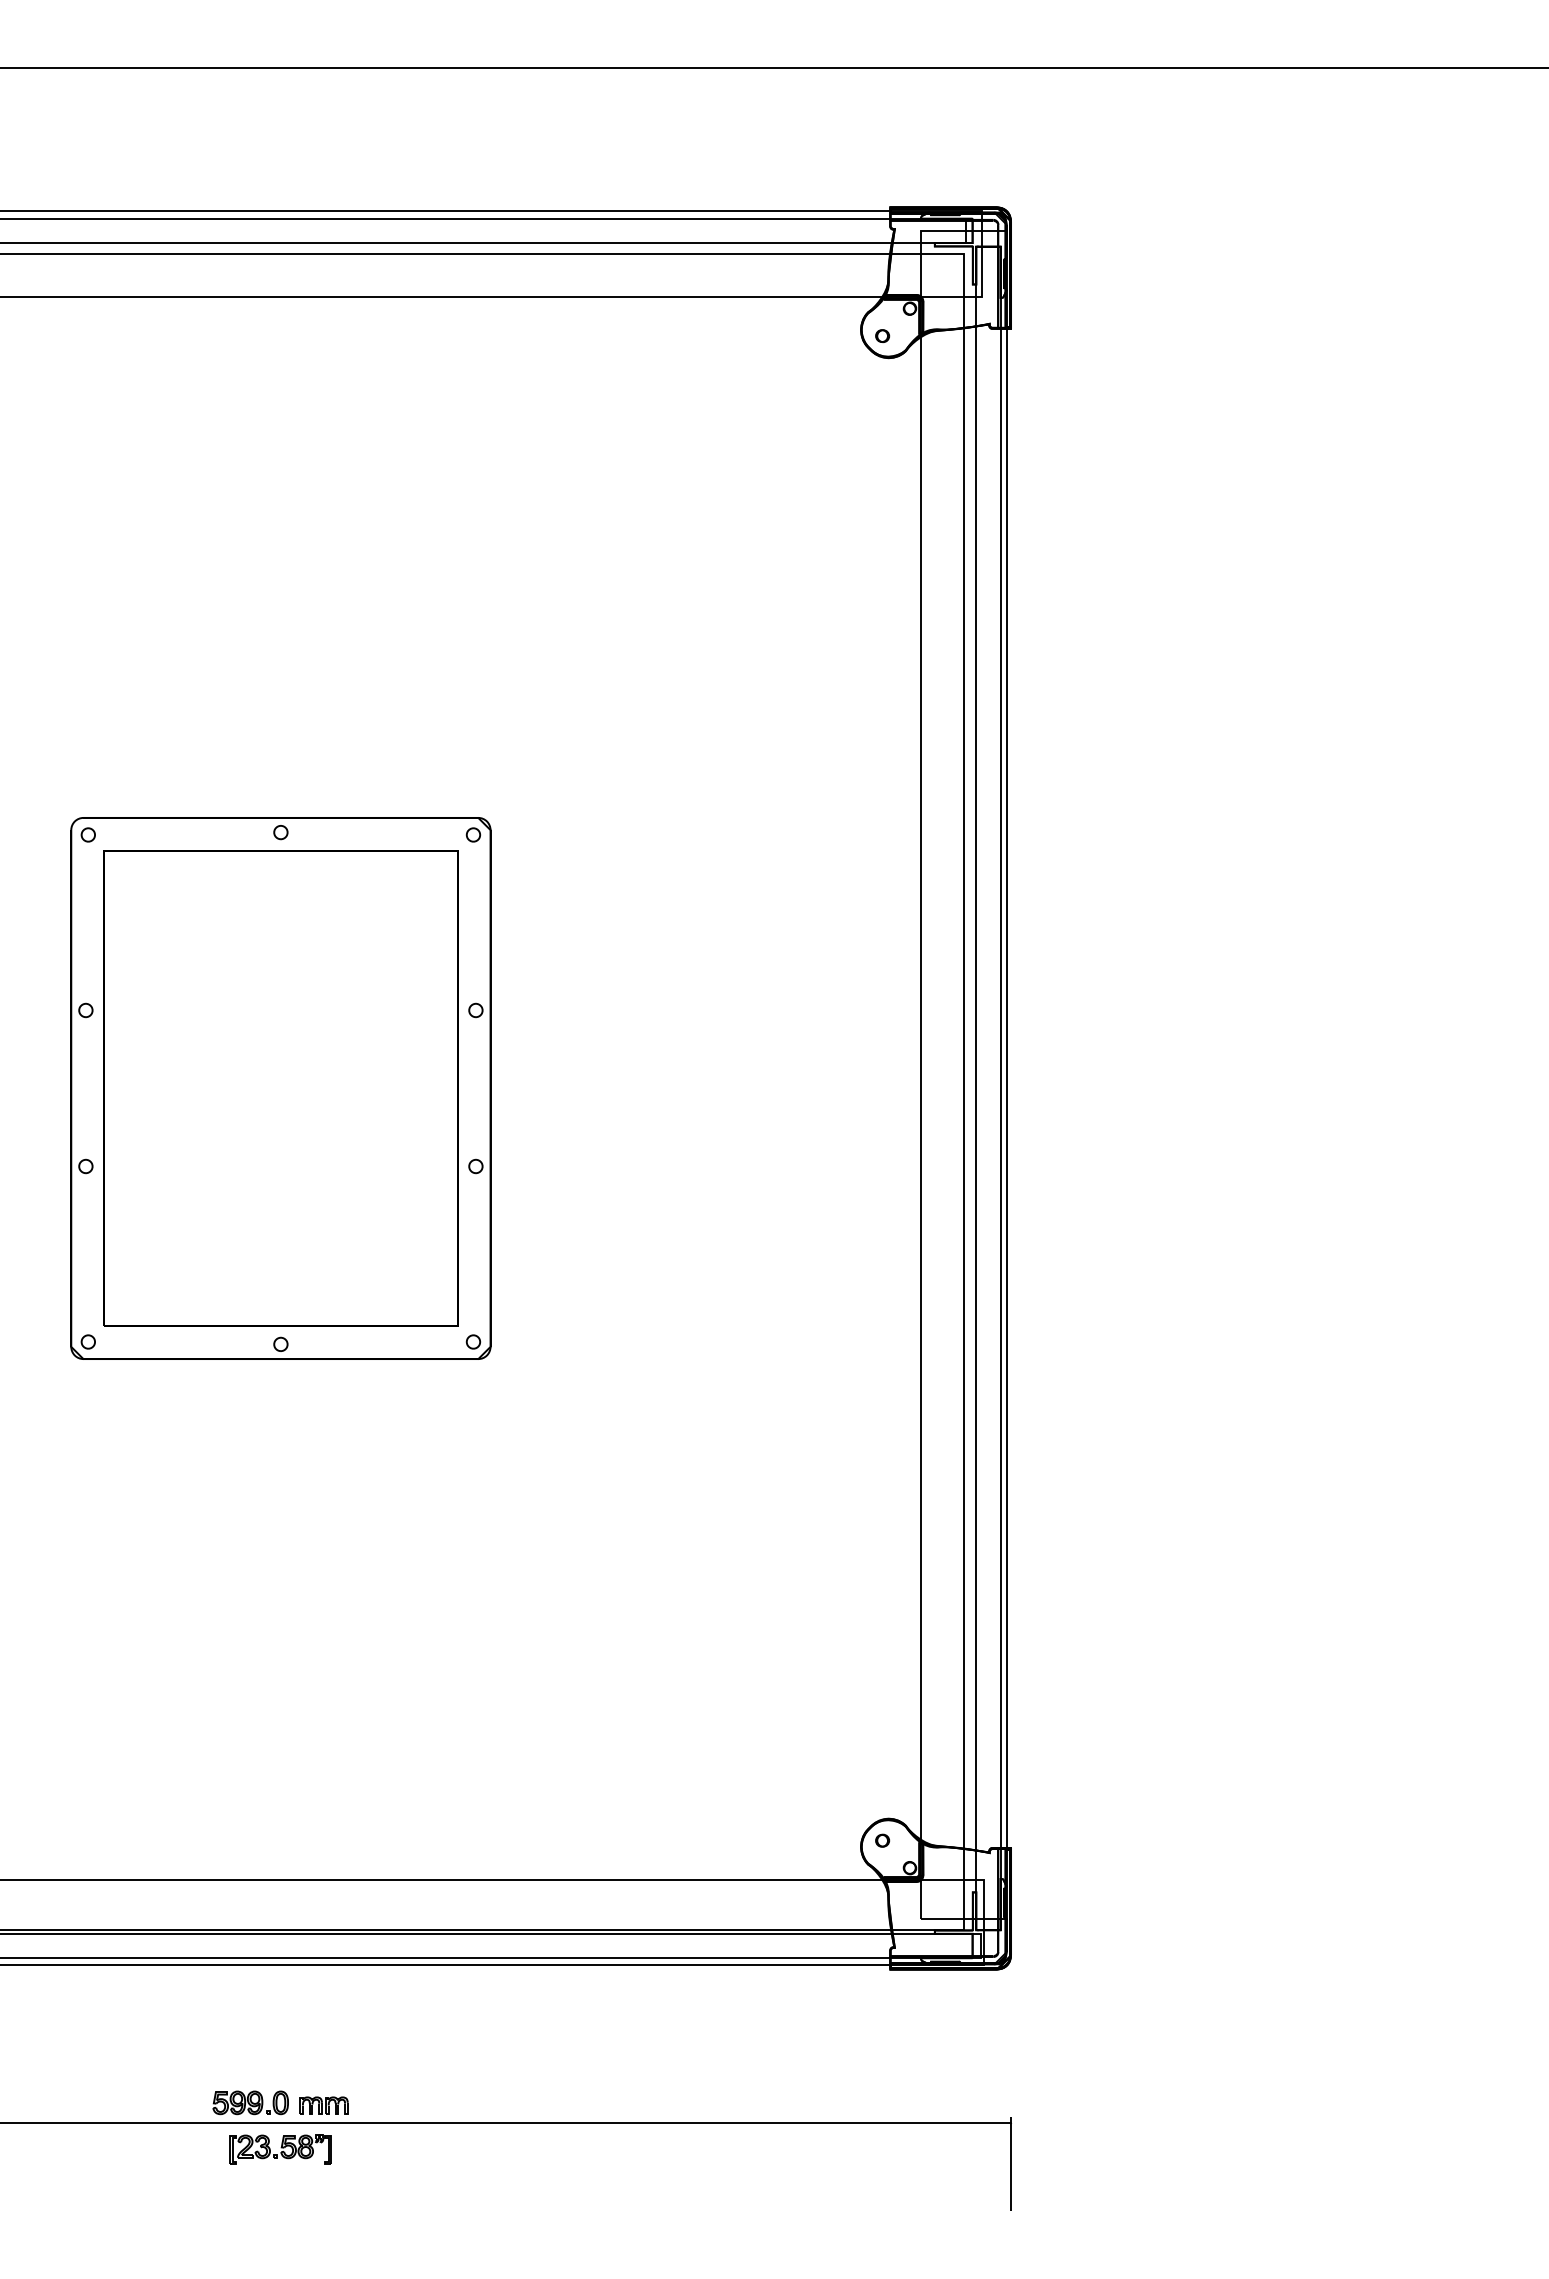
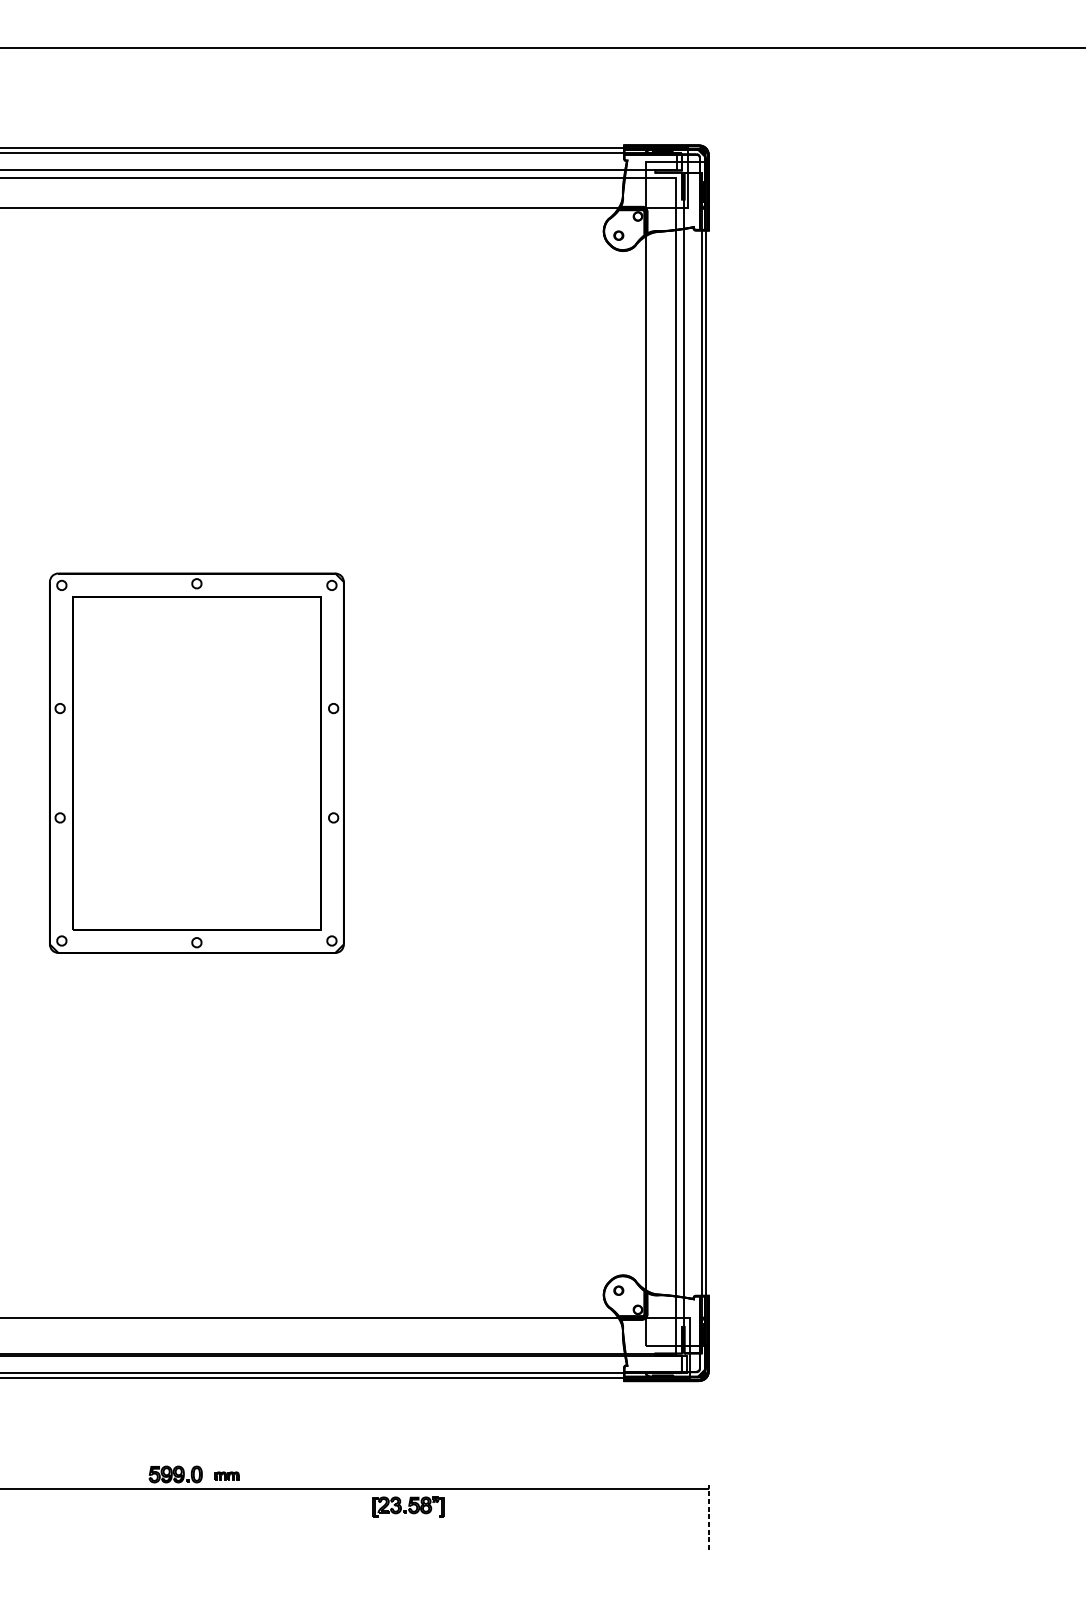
part: (323, 2105) -> (226, 1476), size x0.7
part: (280, 2149) -> (408, 1507), moved
line: (1010, 2163) -> (708, 1517), solid -> dashed

